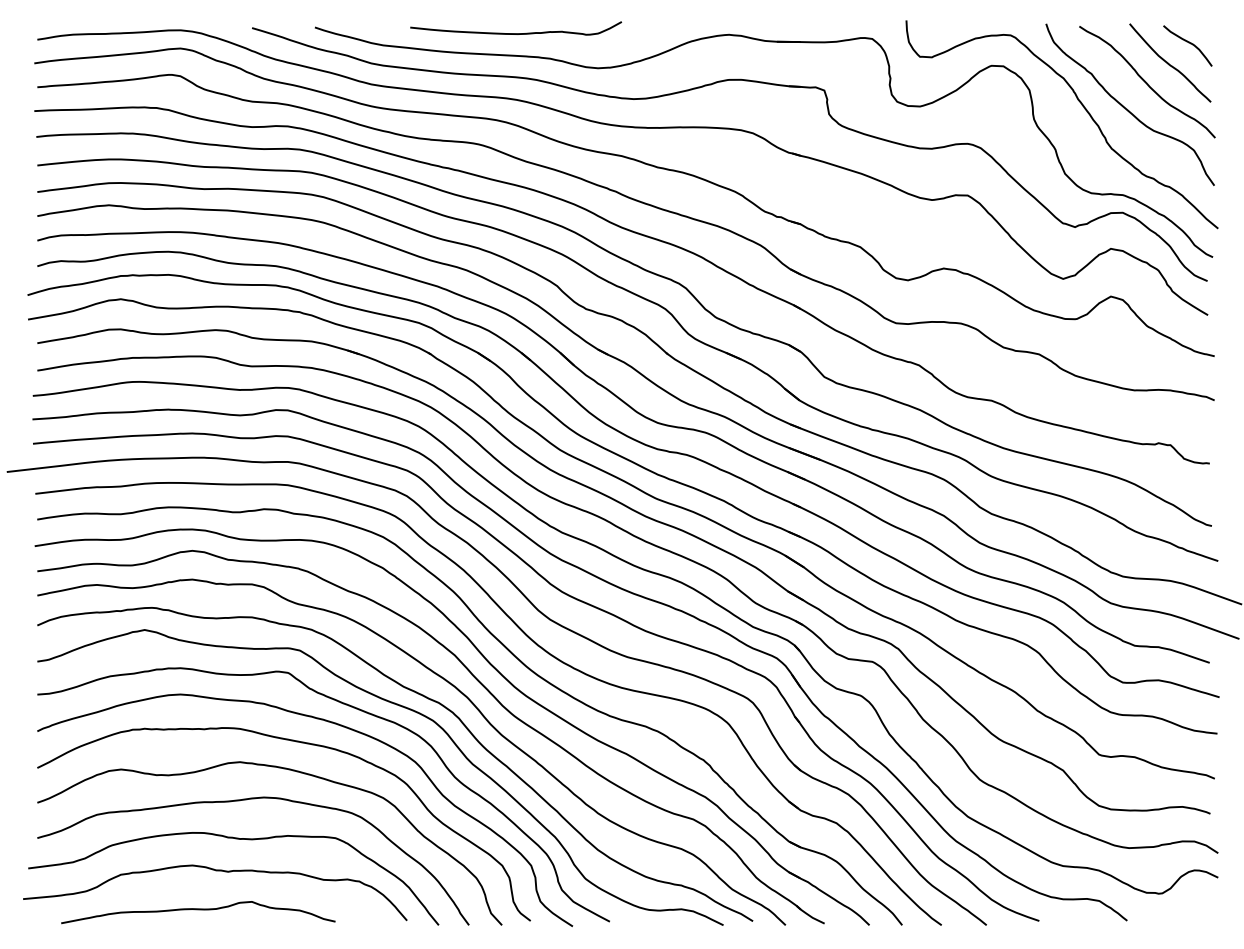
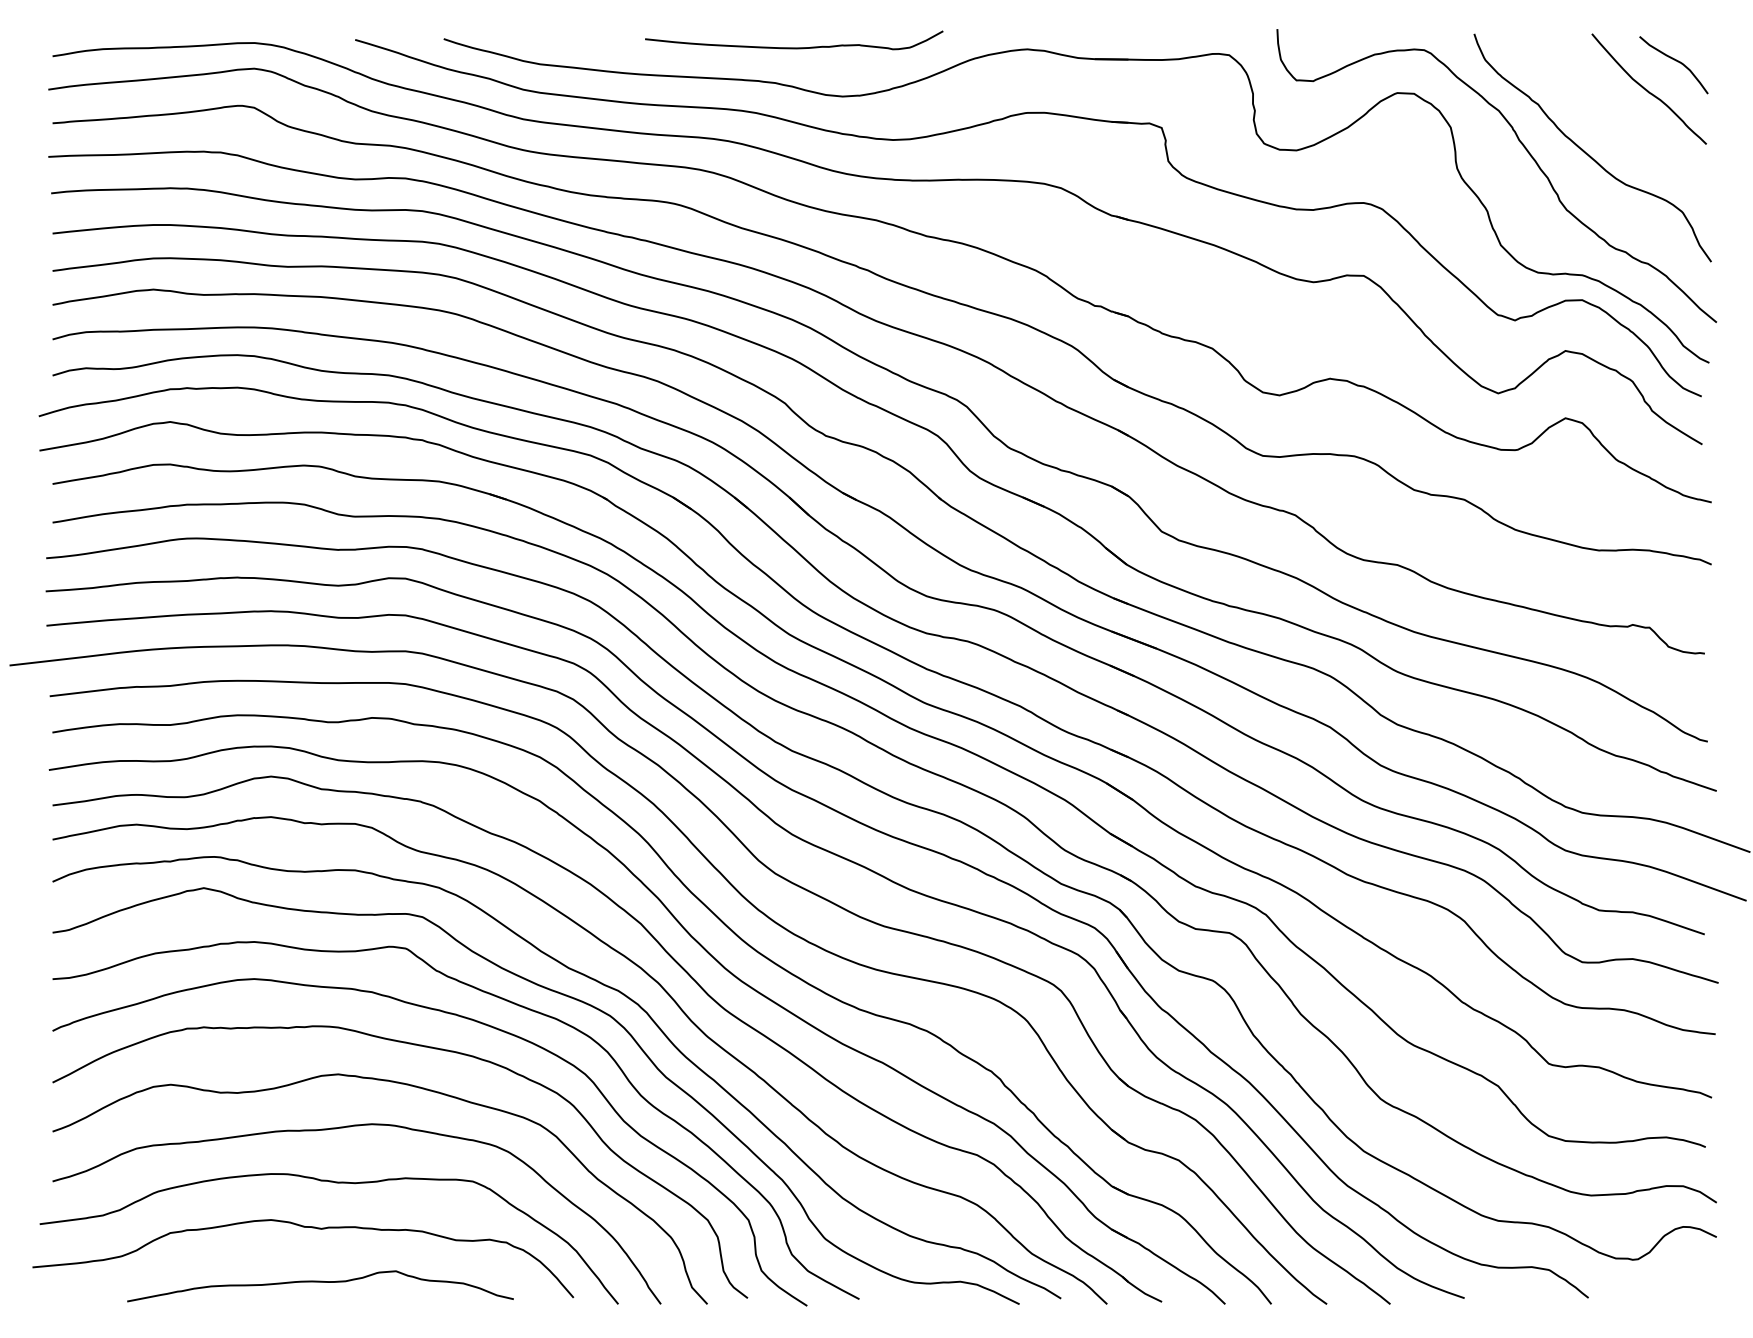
curve: (516, 33) -> (794, 47), moved
curve: (1146, 82) -> (1615, 116), removed
curve: (198, 909) -> (320, 1282), moved

